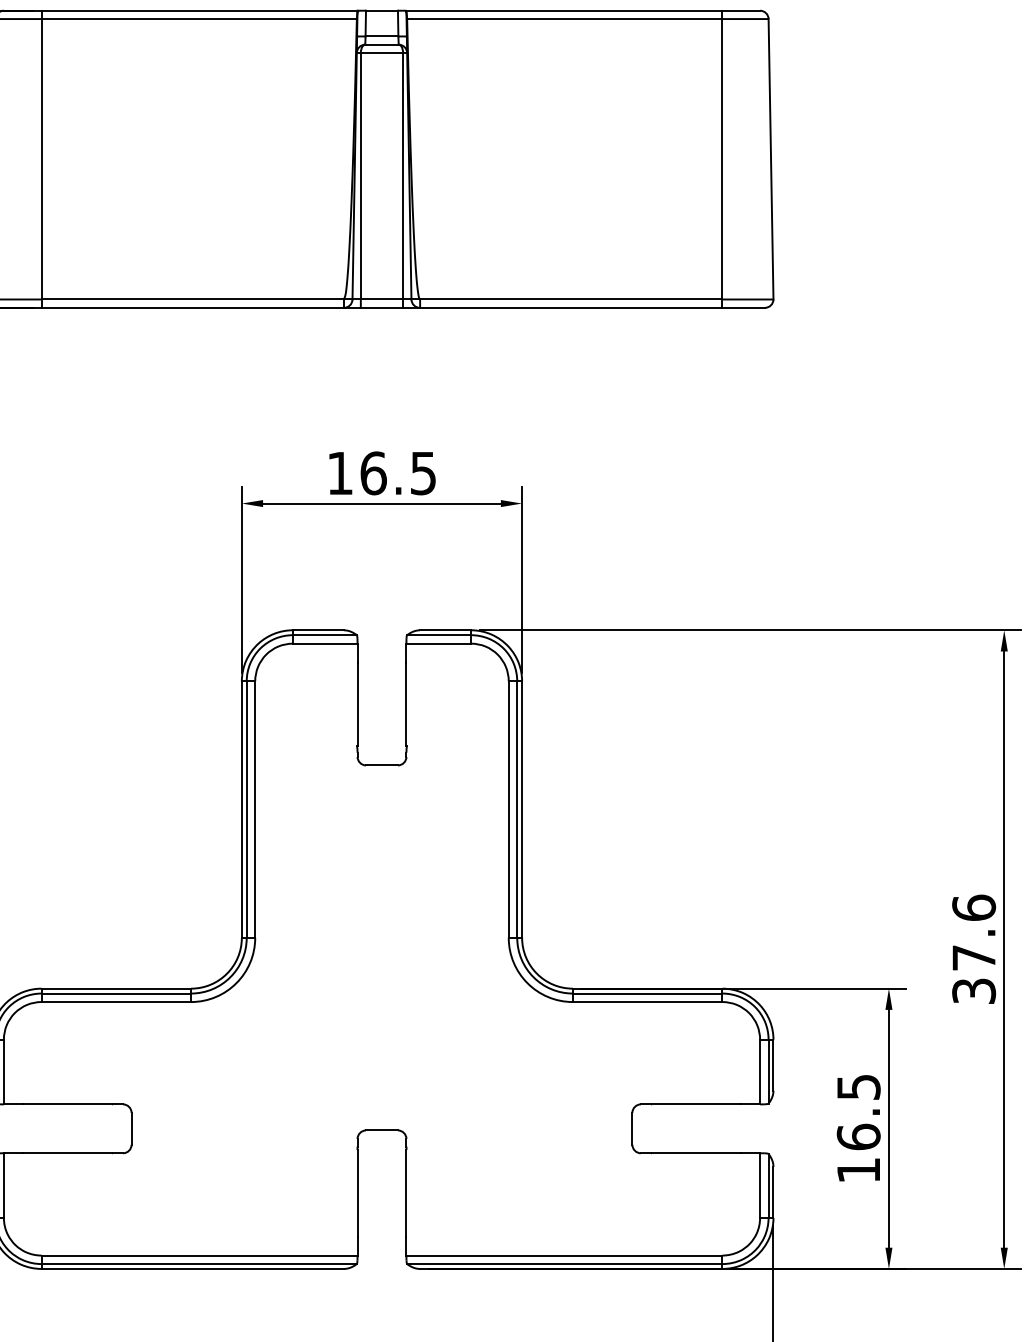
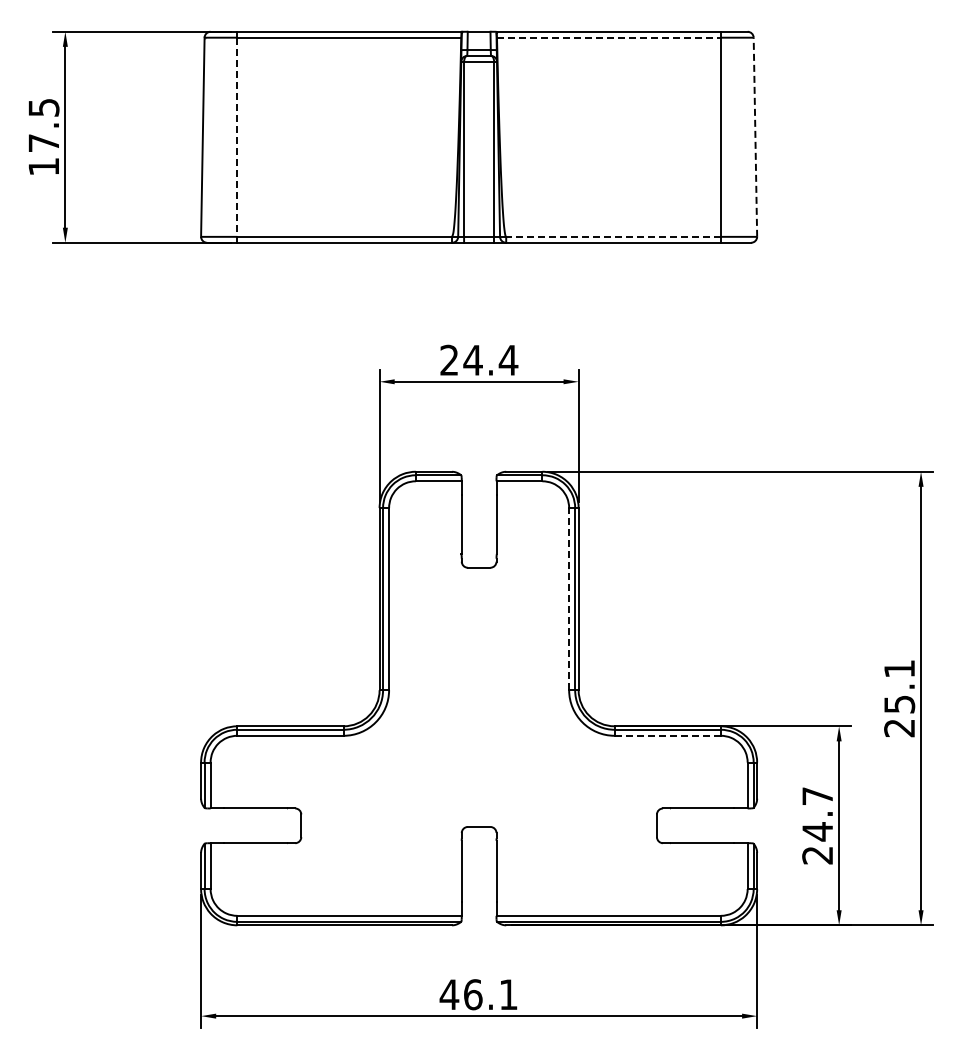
line: (564, 18) -> (608, 37), solid -> dashed
line: (41, 159) -> (237, 137), solid -> dashed
line: (771, 159) -> (755, 137), solid -> dashed
line: (571, 298) -> (613, 236), solid -> dashed
text: (382, 472) -> (479, 359), 16.5 -> 24.4
line: (509, 808) -> (569, 598), solid -> dashed
text: (973, 949) -> (899, 698), 37.6 -> 25.1
line: (647, 1001) -> (667, 735), solid -> dashed
text: (858, 1128) -> (817, 825), 16.5 -> 24.7

